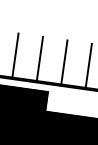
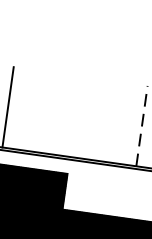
line: (39, 58) -> (51, 112), removed
line: (64, 62) -> (97, 119), removed
line: (88, 65) -> (141, 125), solid -> dashed

